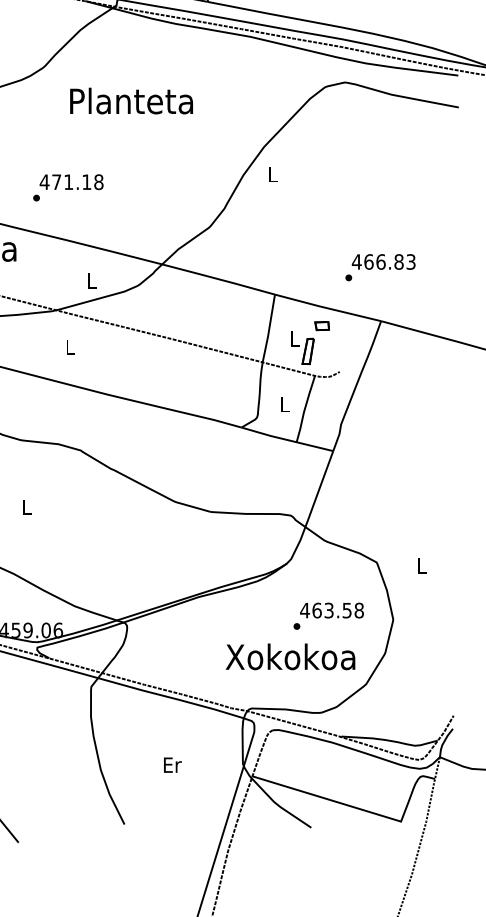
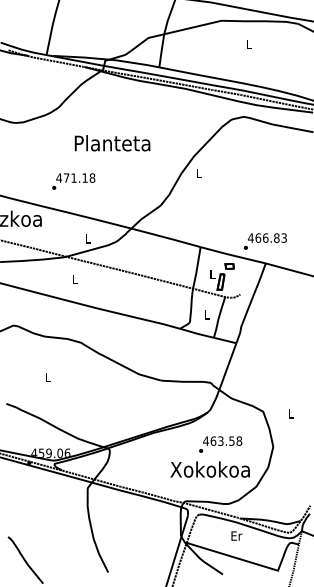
text: (131, 101) -> (112, 143), moved
text: (380, 267) -> (265, 241), moved
text: (328, 616) -> (220, 444), moved
text: (172, 764) -> (236, 535), moved

